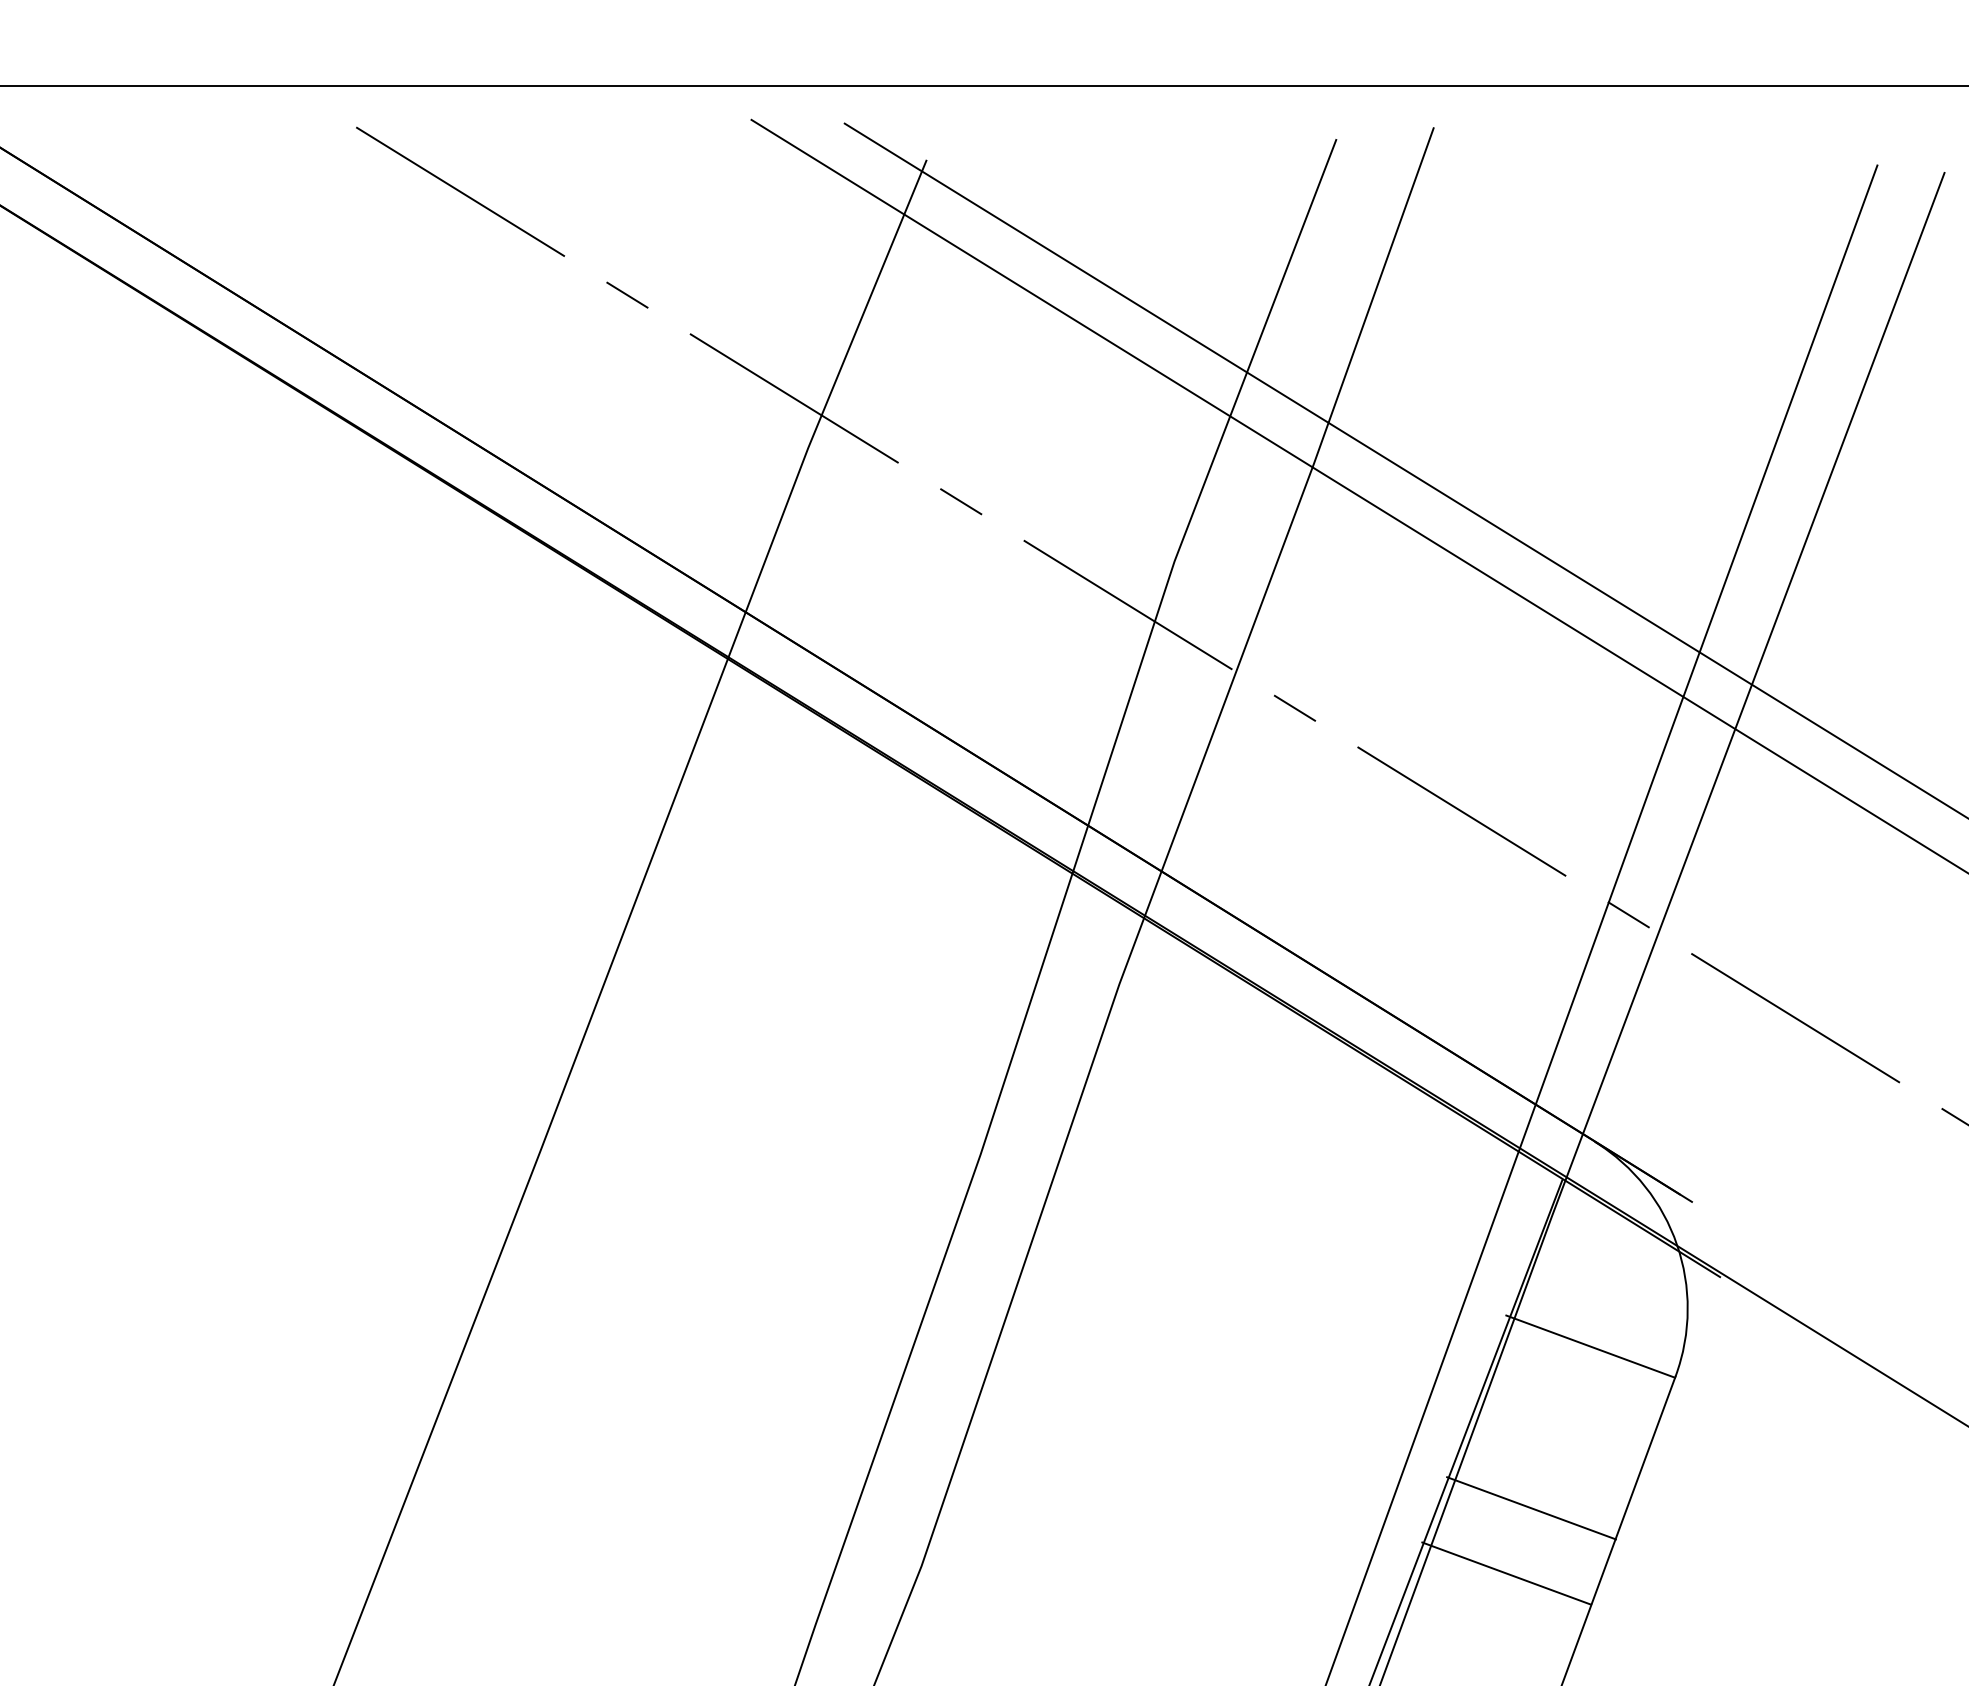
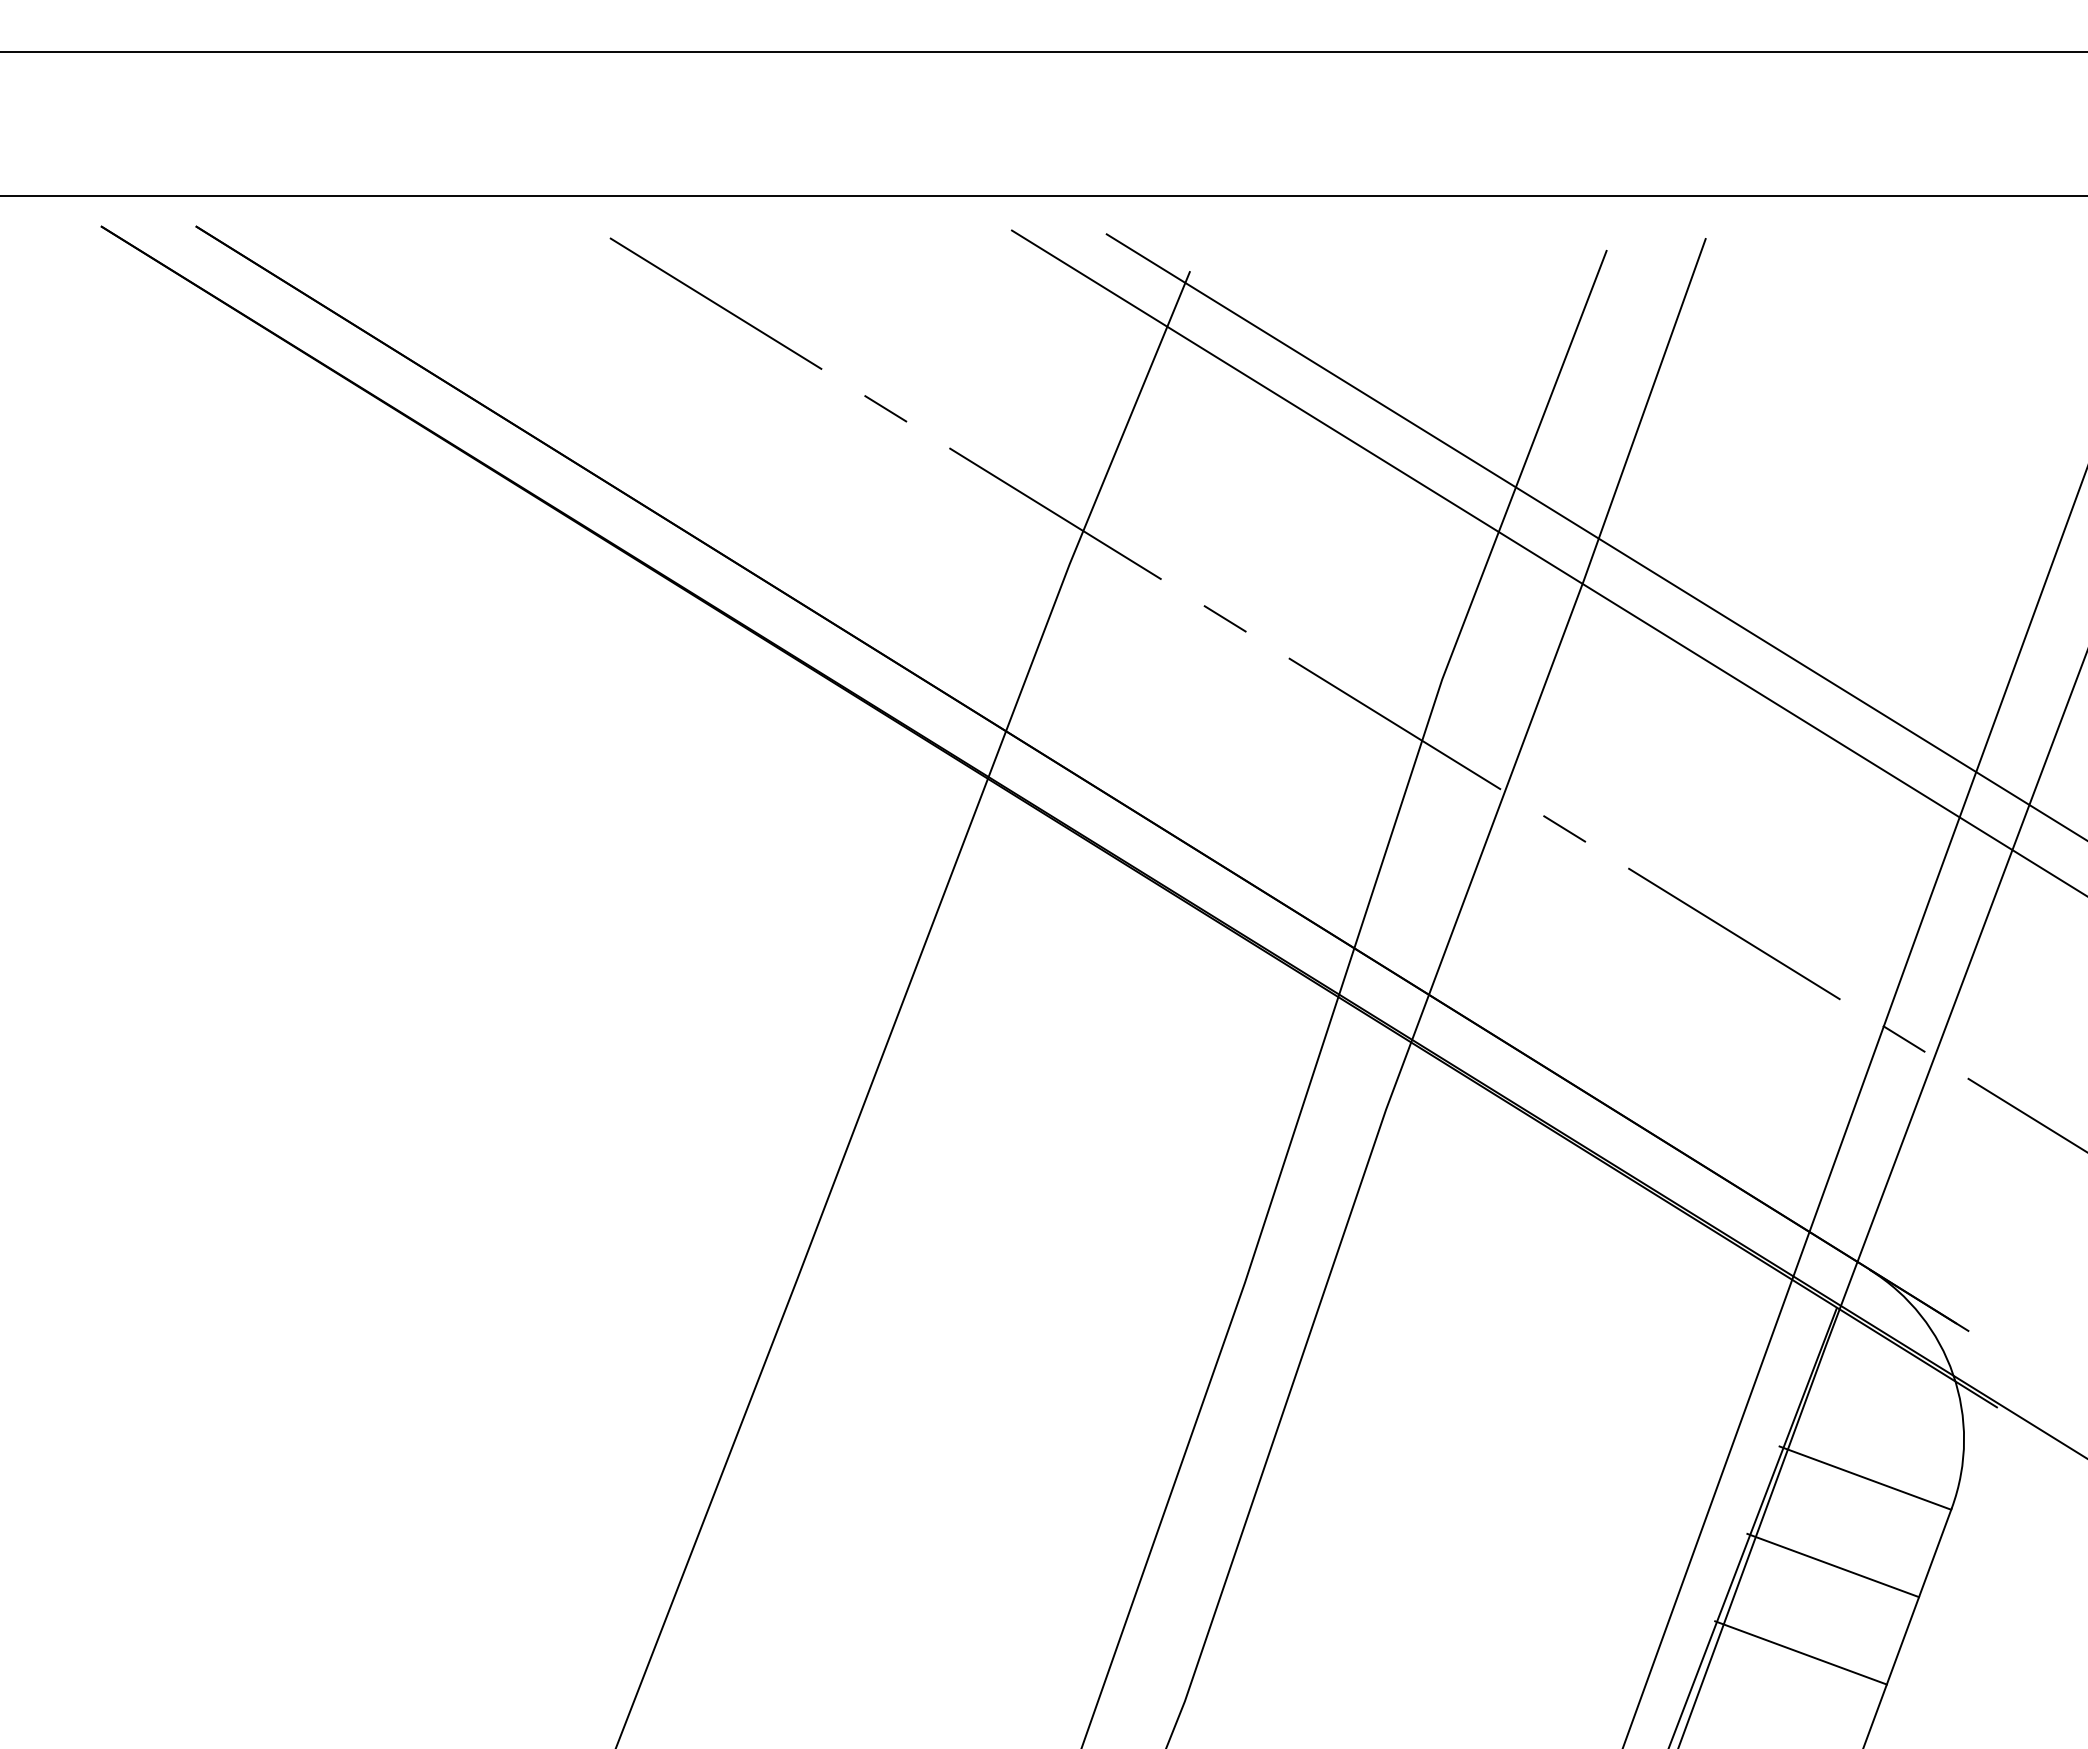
line: (1531, 1508) -> (1833, 1565), moved
line: (1506, 1573) -> (1800, 1652), moved

